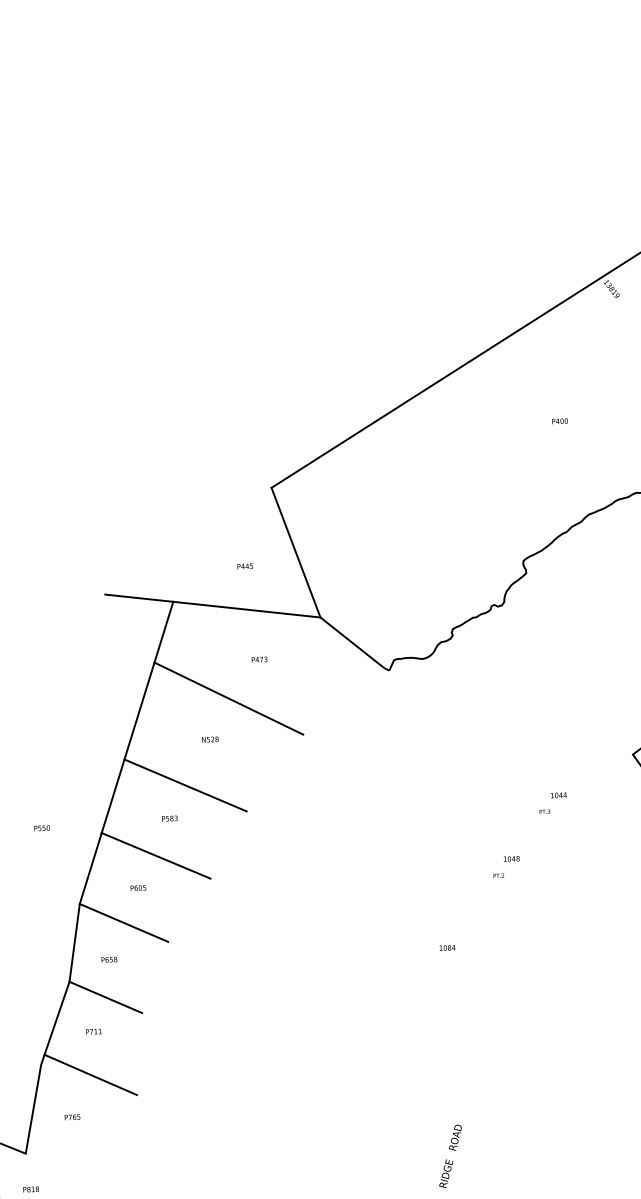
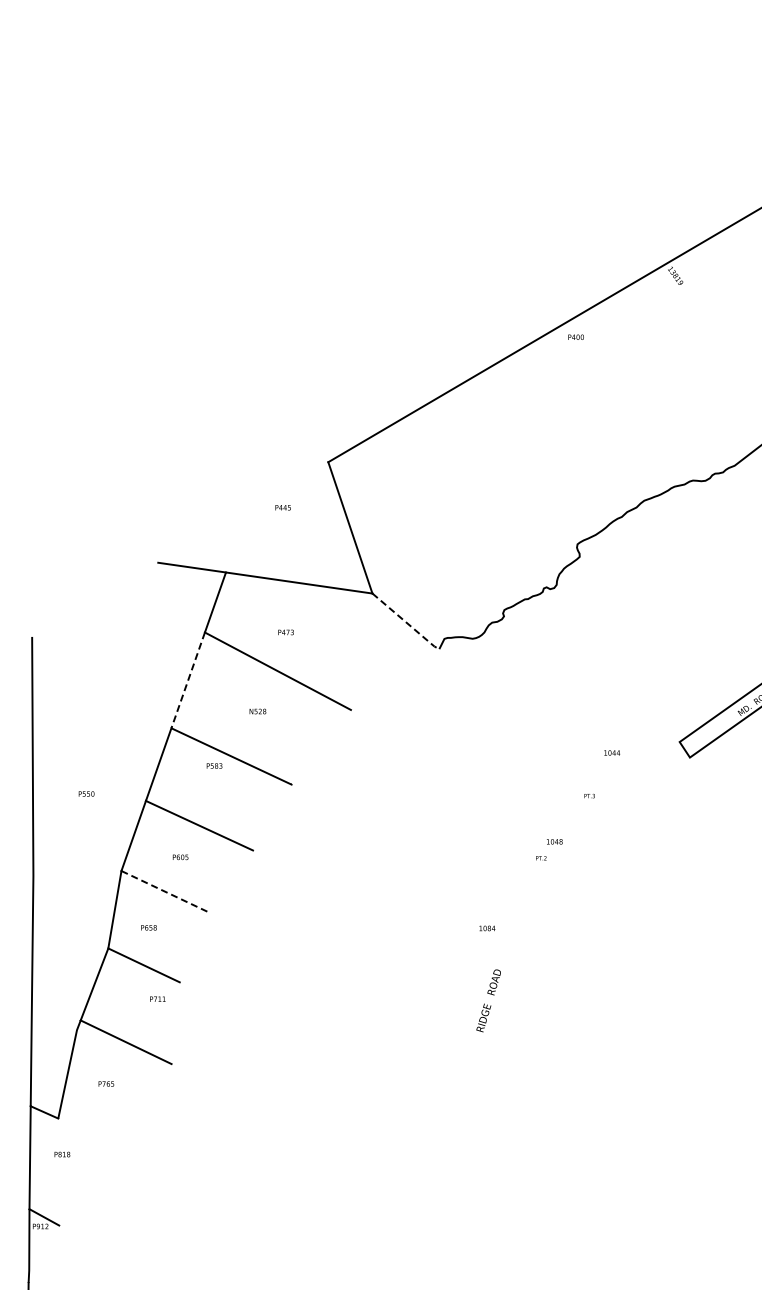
text: (559, 420) -> (575, 336), moved
text: (244, 566) -> (282, 507), moved
line: (356, 646) -> (407, 623), solid -> dashed
text: (259, 659) -> (285, 632), moved
line: (139, 711) -> (188, 680), solid -> dashed
text: (559, 794) -> (612, 752), moved
text: (169, 818) -> (214, 765), moved
line: (124, 922) -> (165, 891), solid -> dashed
text: (93, 1031) -> (157, 998), moved
text: (450, 1156) -> (488, 1000), moved

